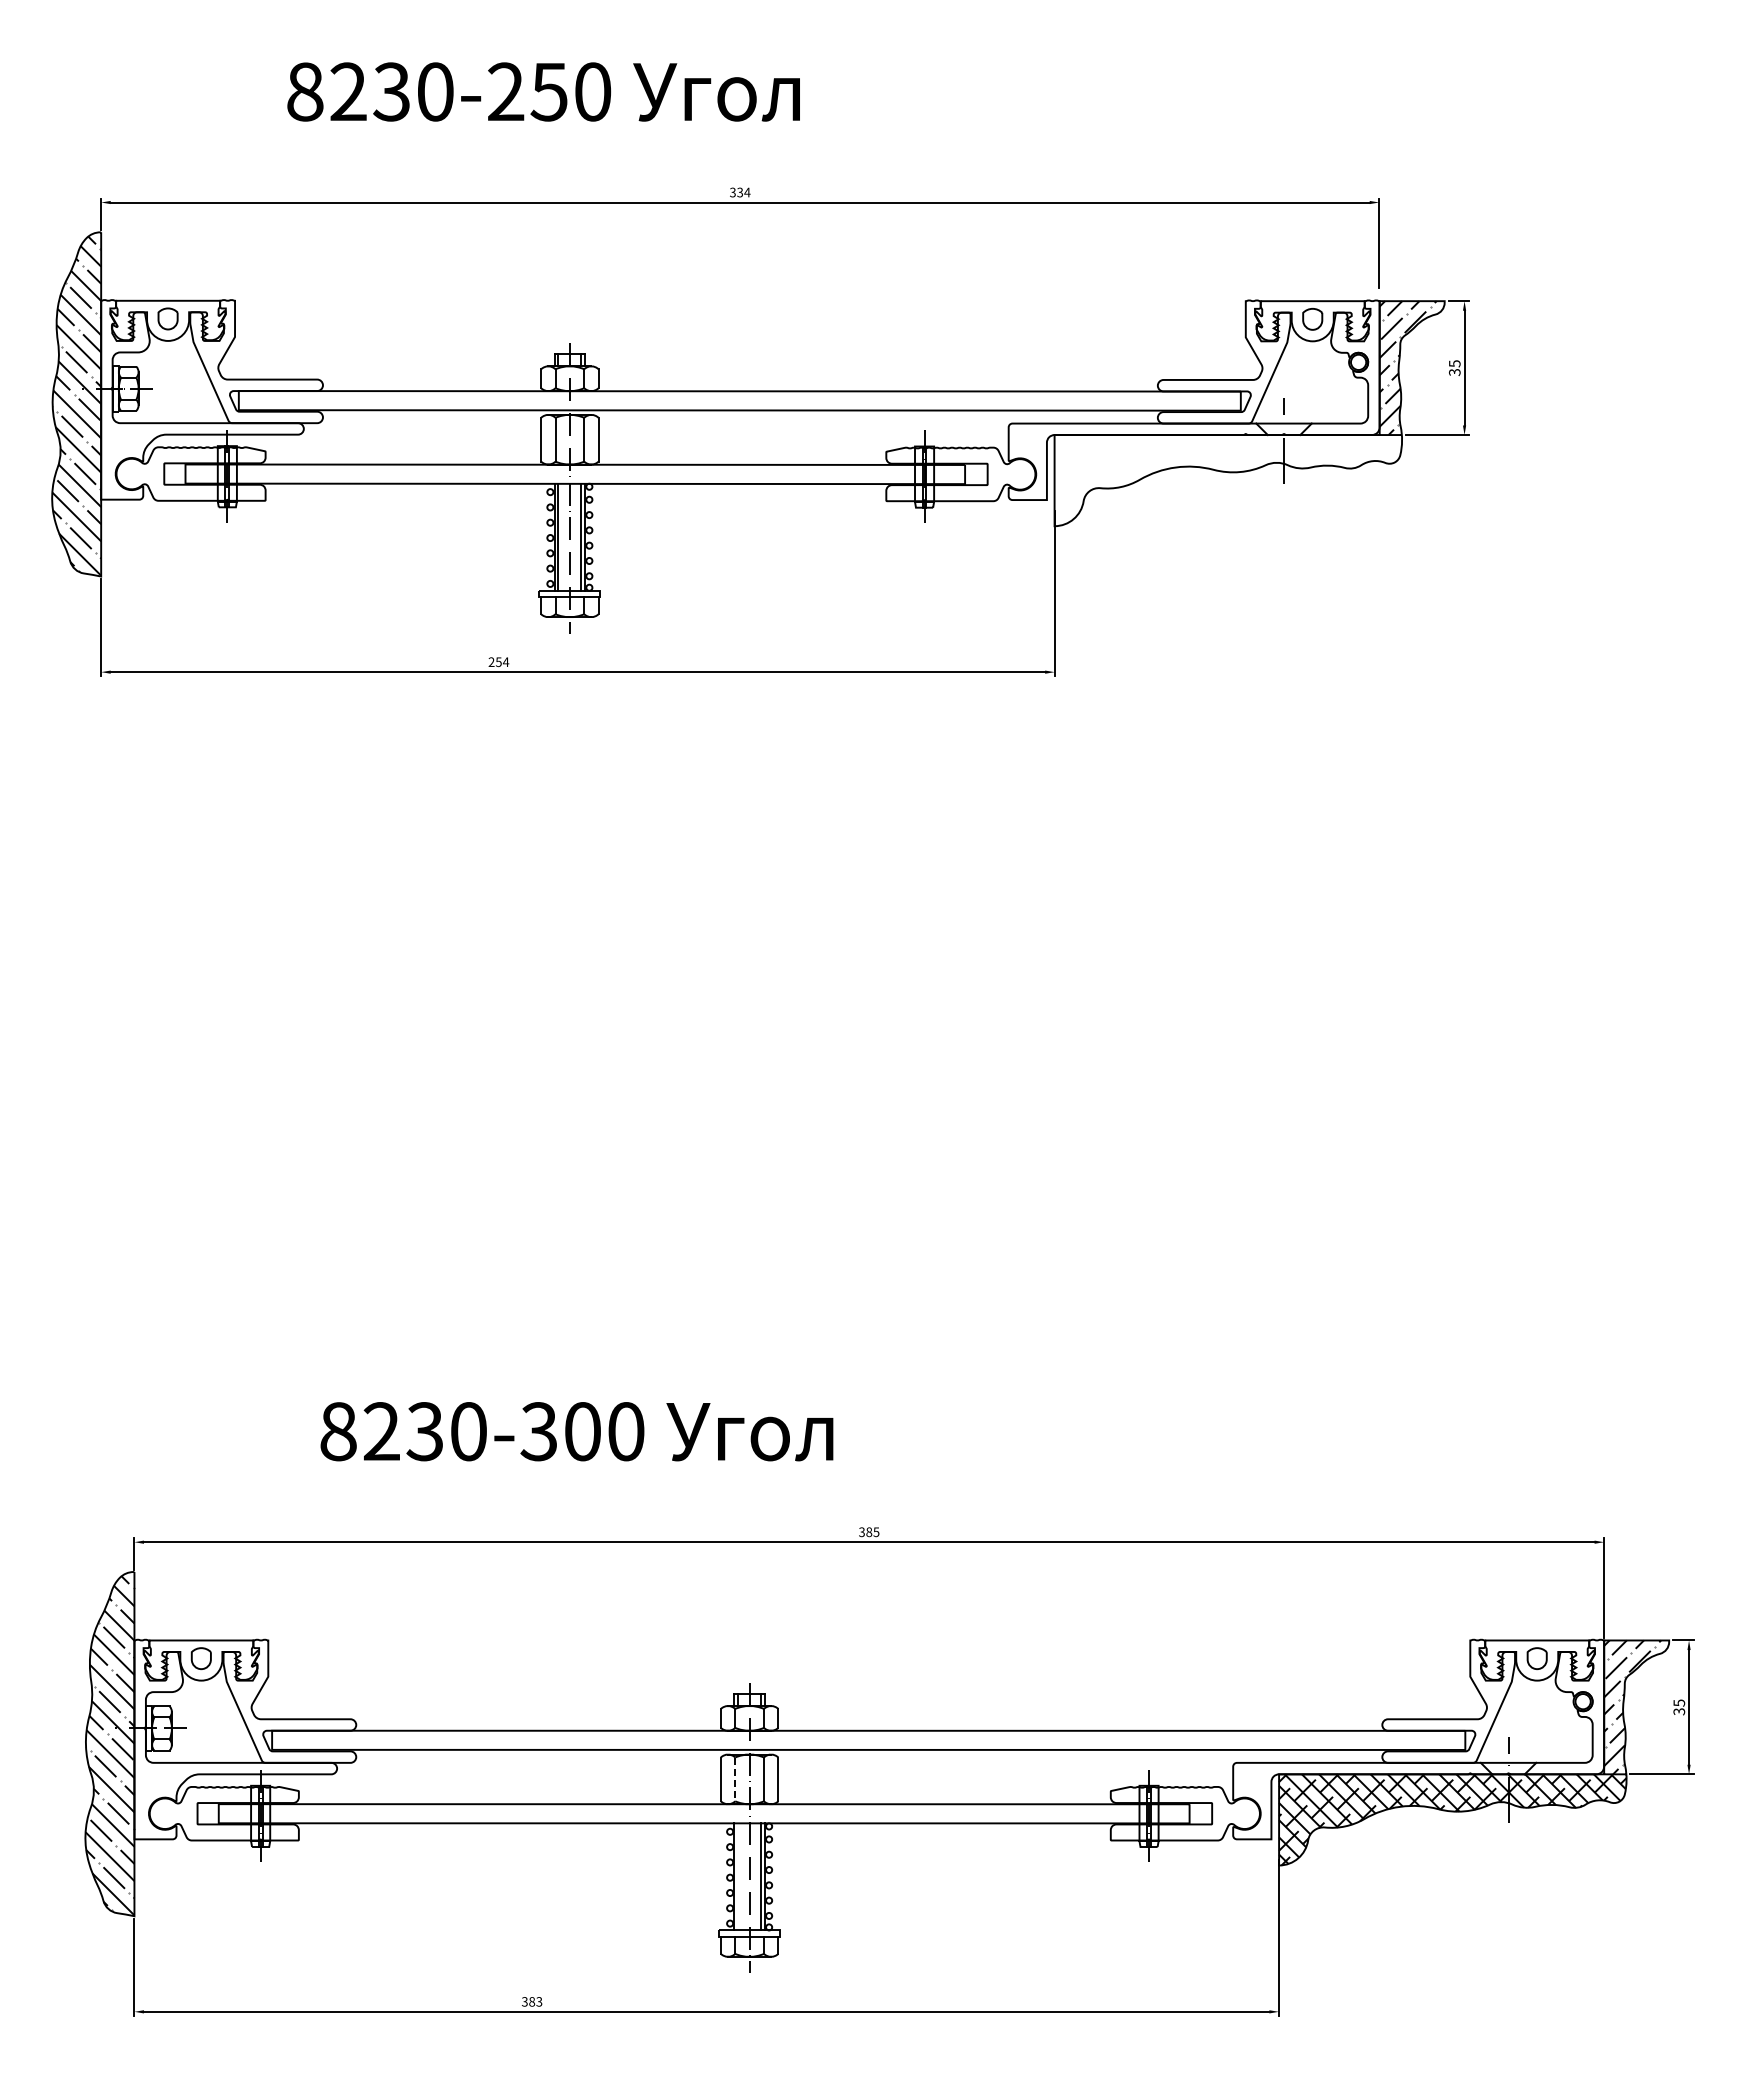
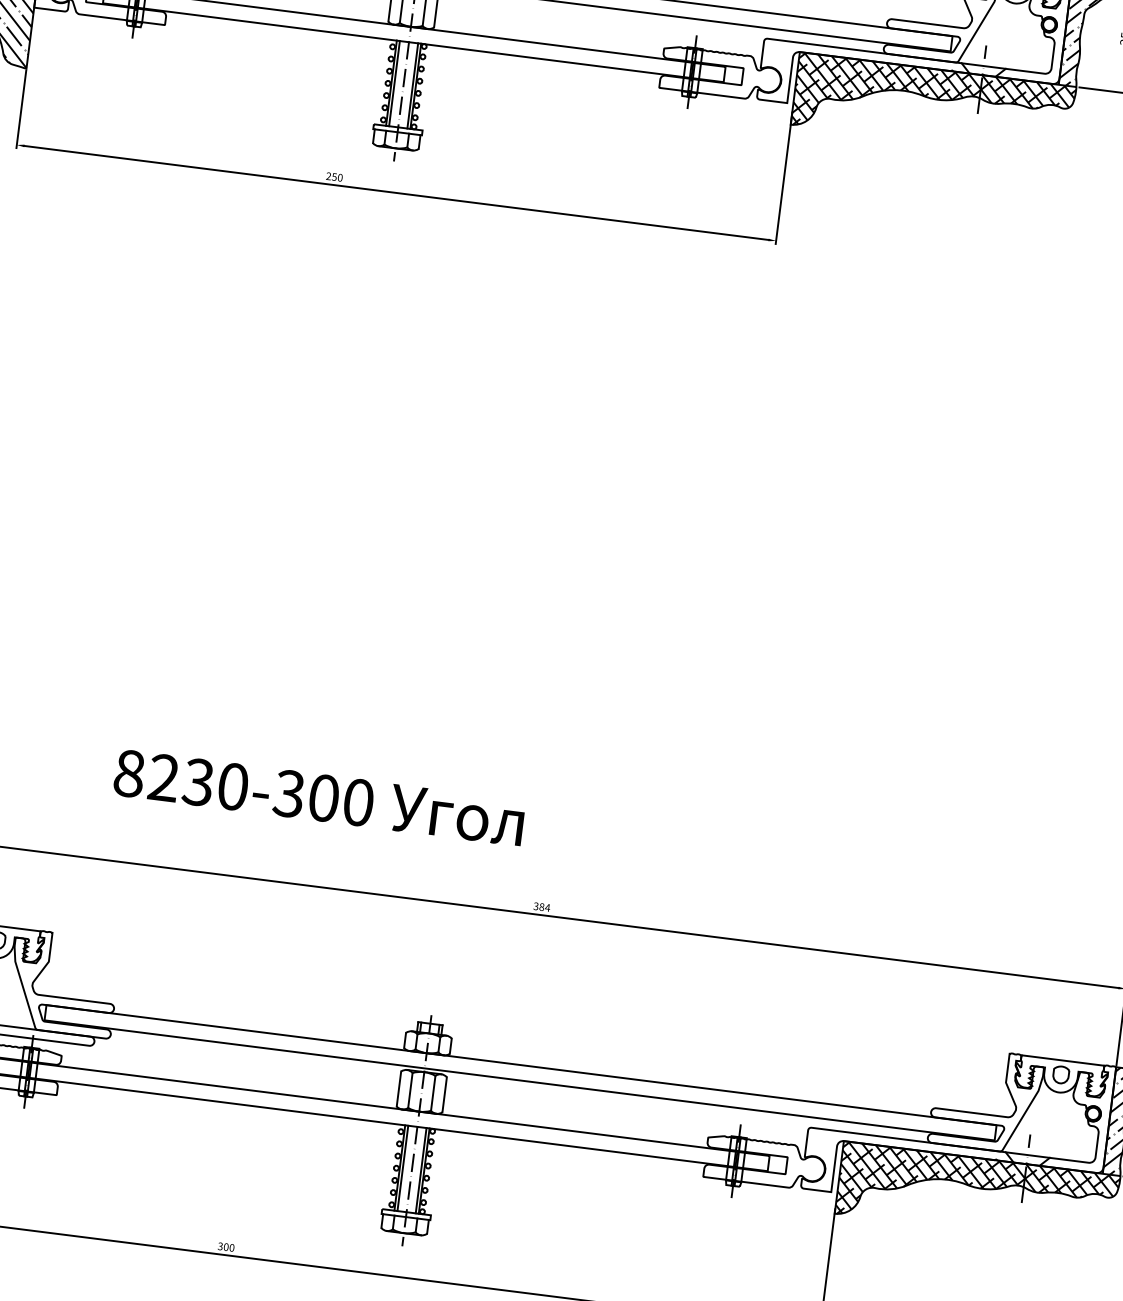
hatch: (1228, 480) -> (933, 105), added
text: (505, 662) -> (339, 177), 254 -> 250
text: (876, 1532) -> (547, 908), 385 -> 384
line: (735, 1779) -> (410, 1090), dashed -> solid
line: (738, 1876) -> (403, 1168), added
text: (535, 2001) -> (228, 1247), 383 -> 300

